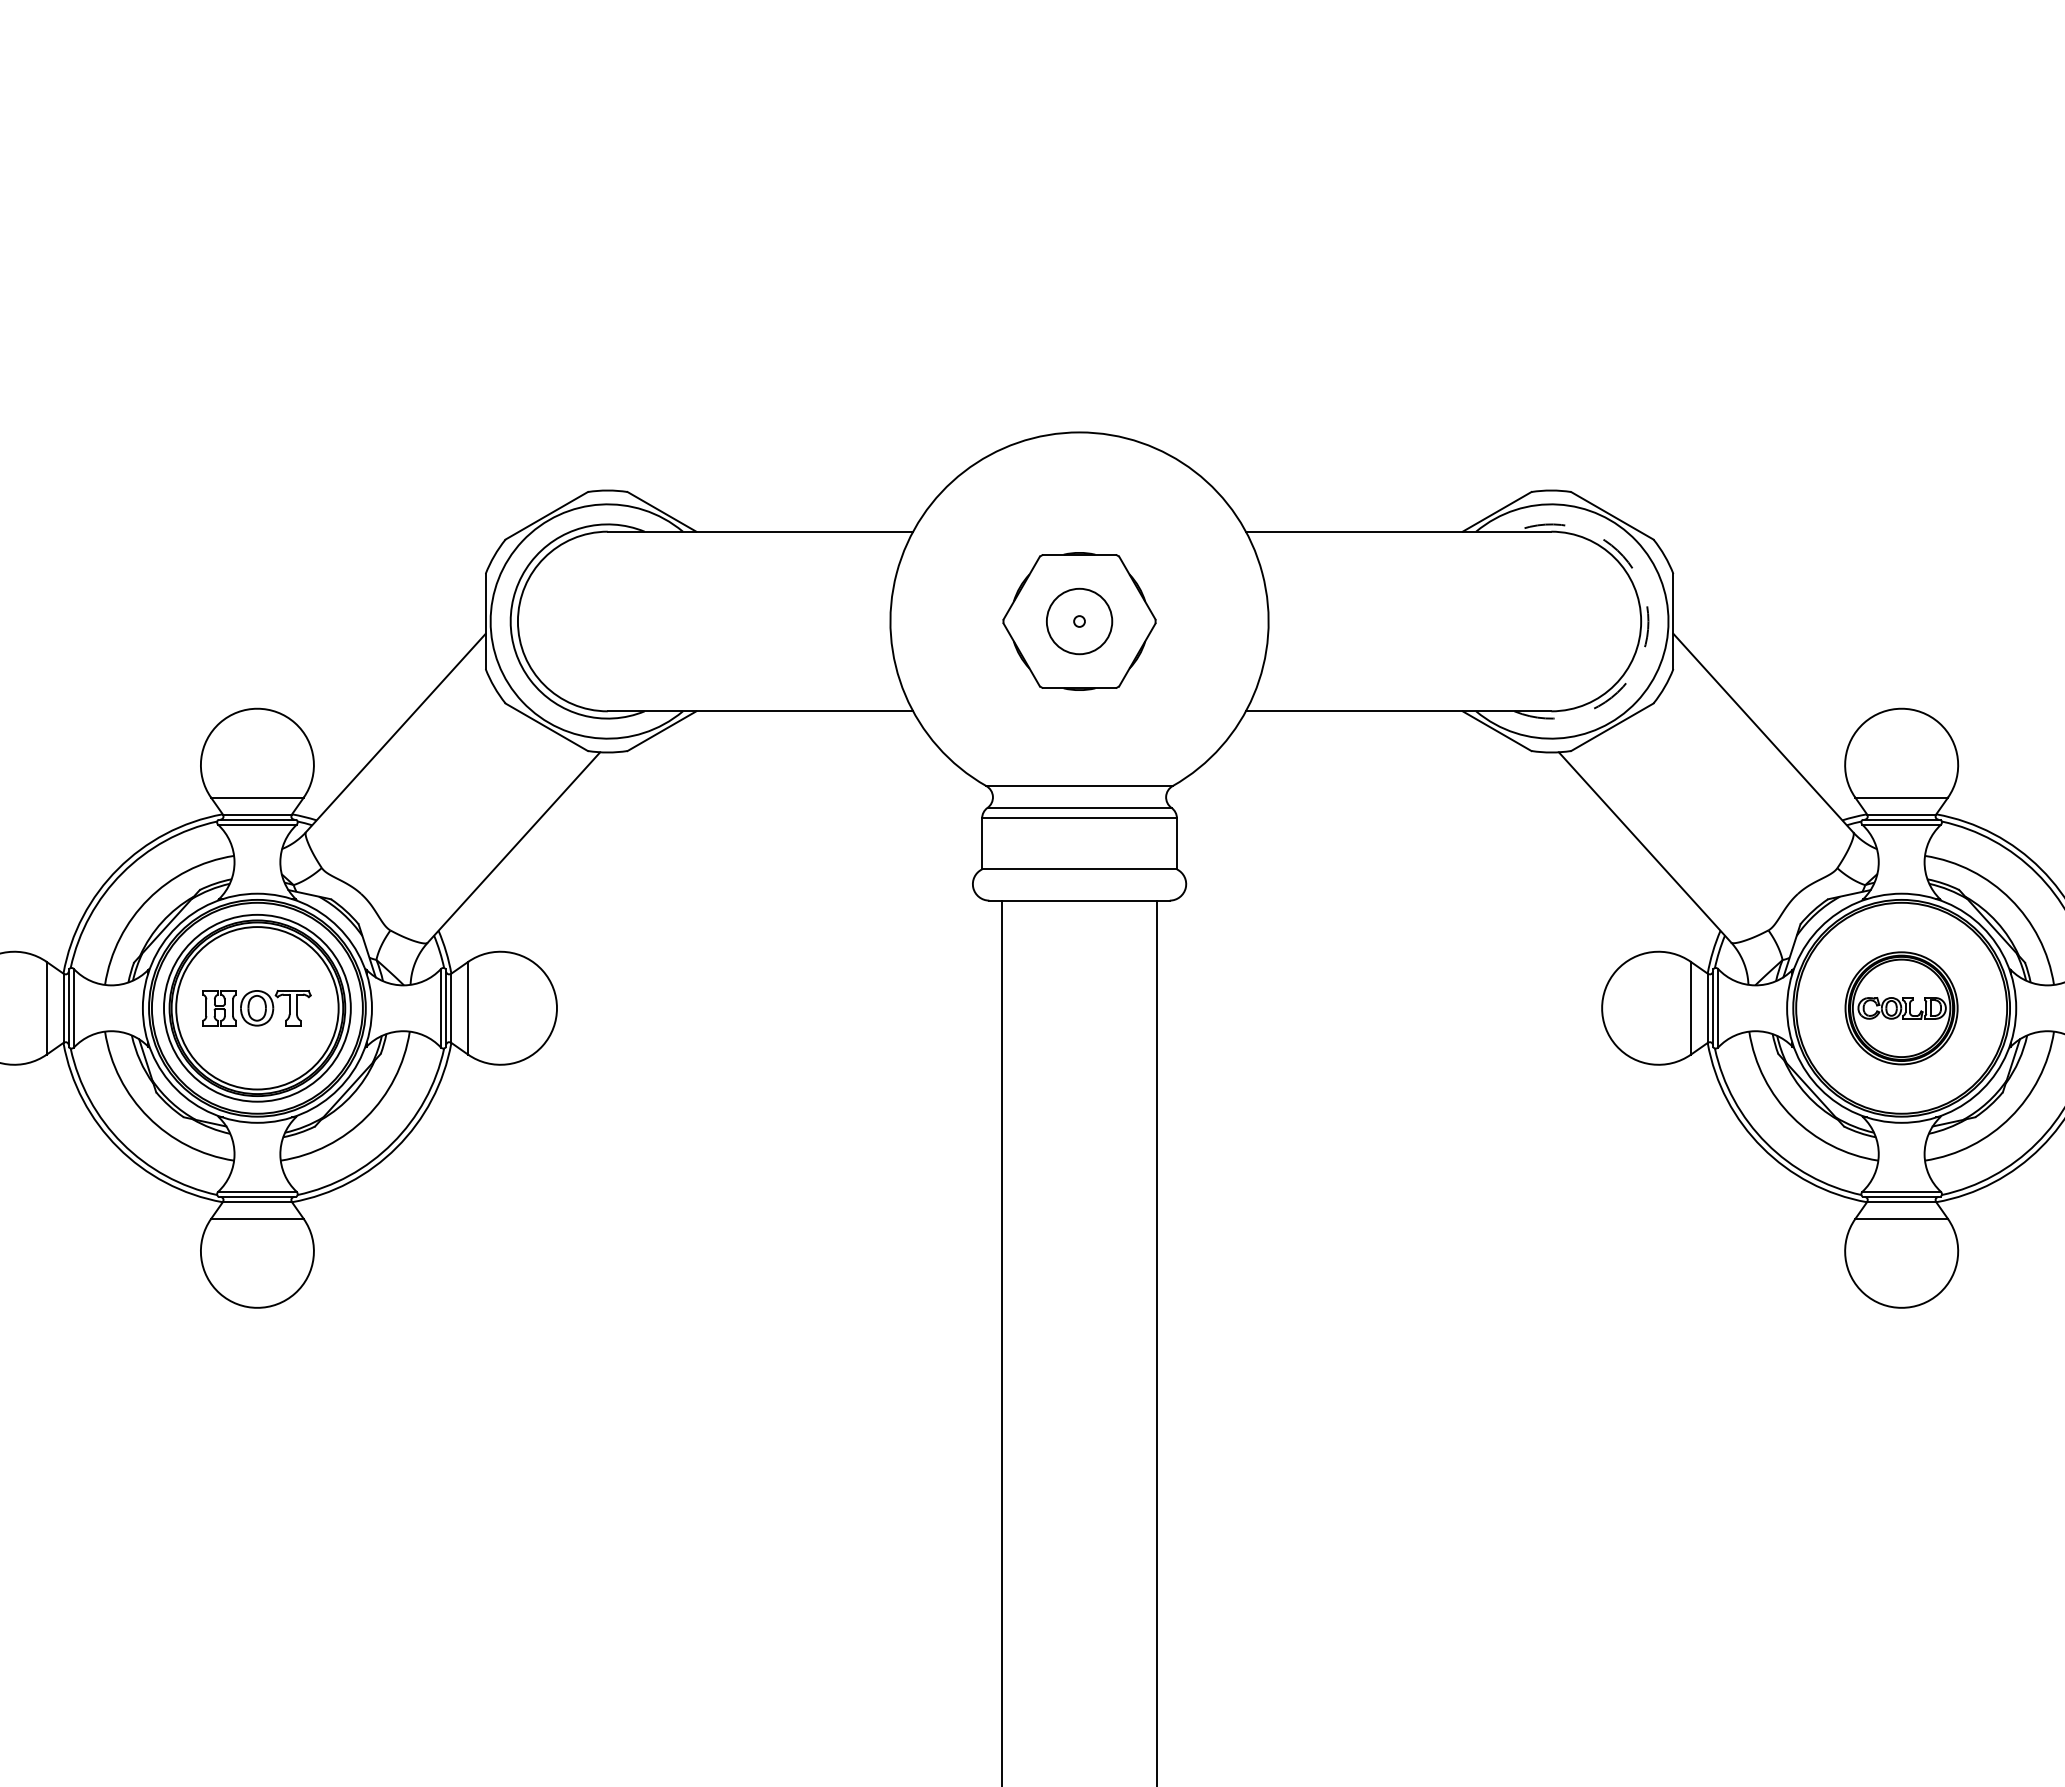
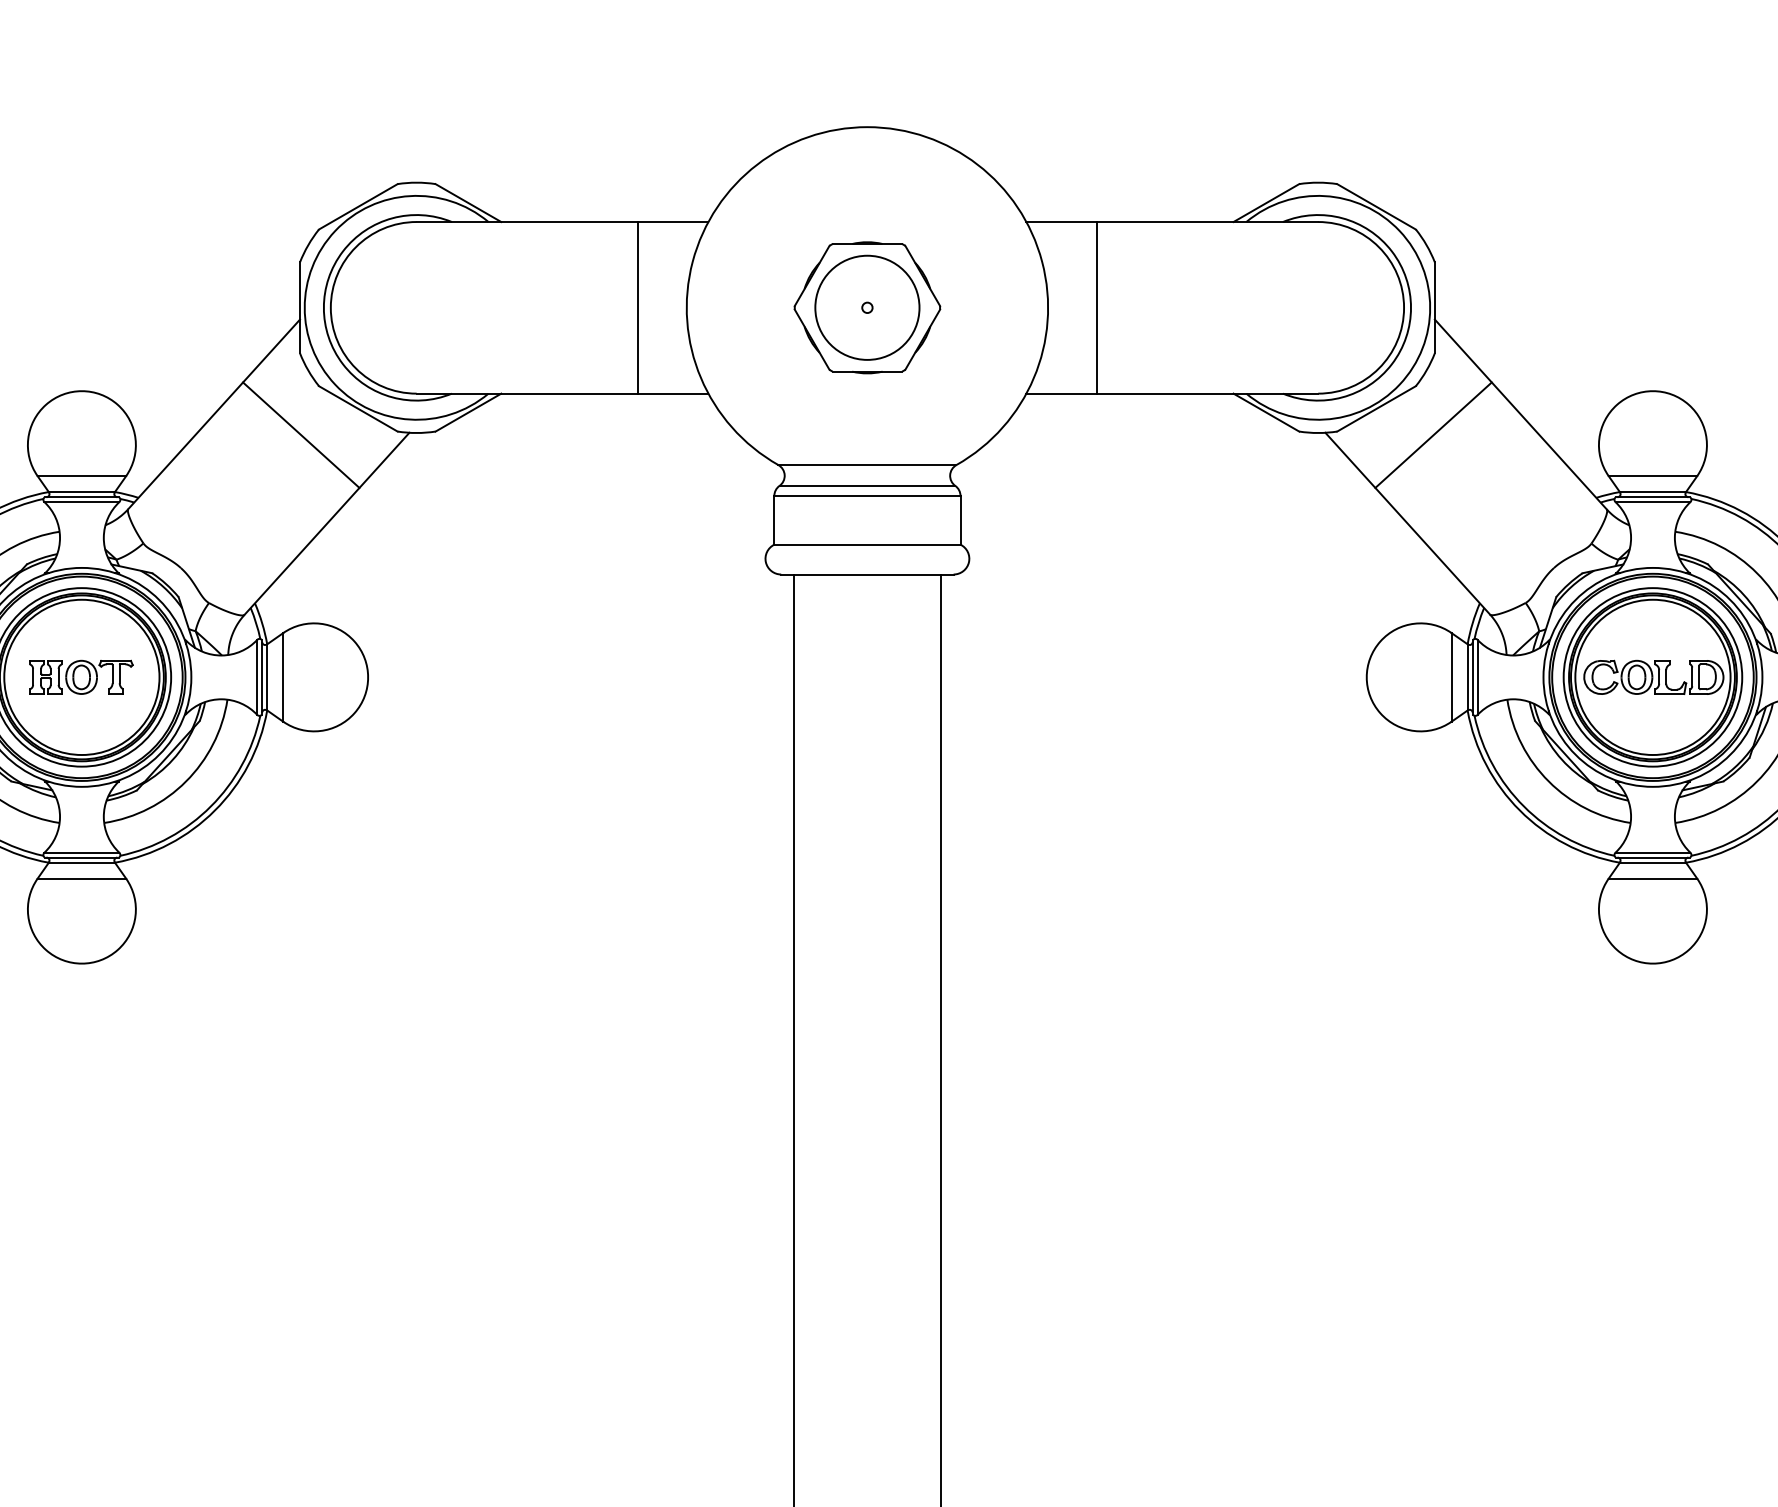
line: (838, 621) -> (637, 307), added
circle: (1079, 621) -> (867, 307), size x1.67
line: (1320, 621) -> (1097, 307), added
arc: (1648, 621) -> (1411, 307), dashed -> solid
line: (486, 754) -> (300, 434), added
line: (1672, 754) -> (1433, 434), added
part: (1901, 1008) -> (1652, 677), size x1.67

